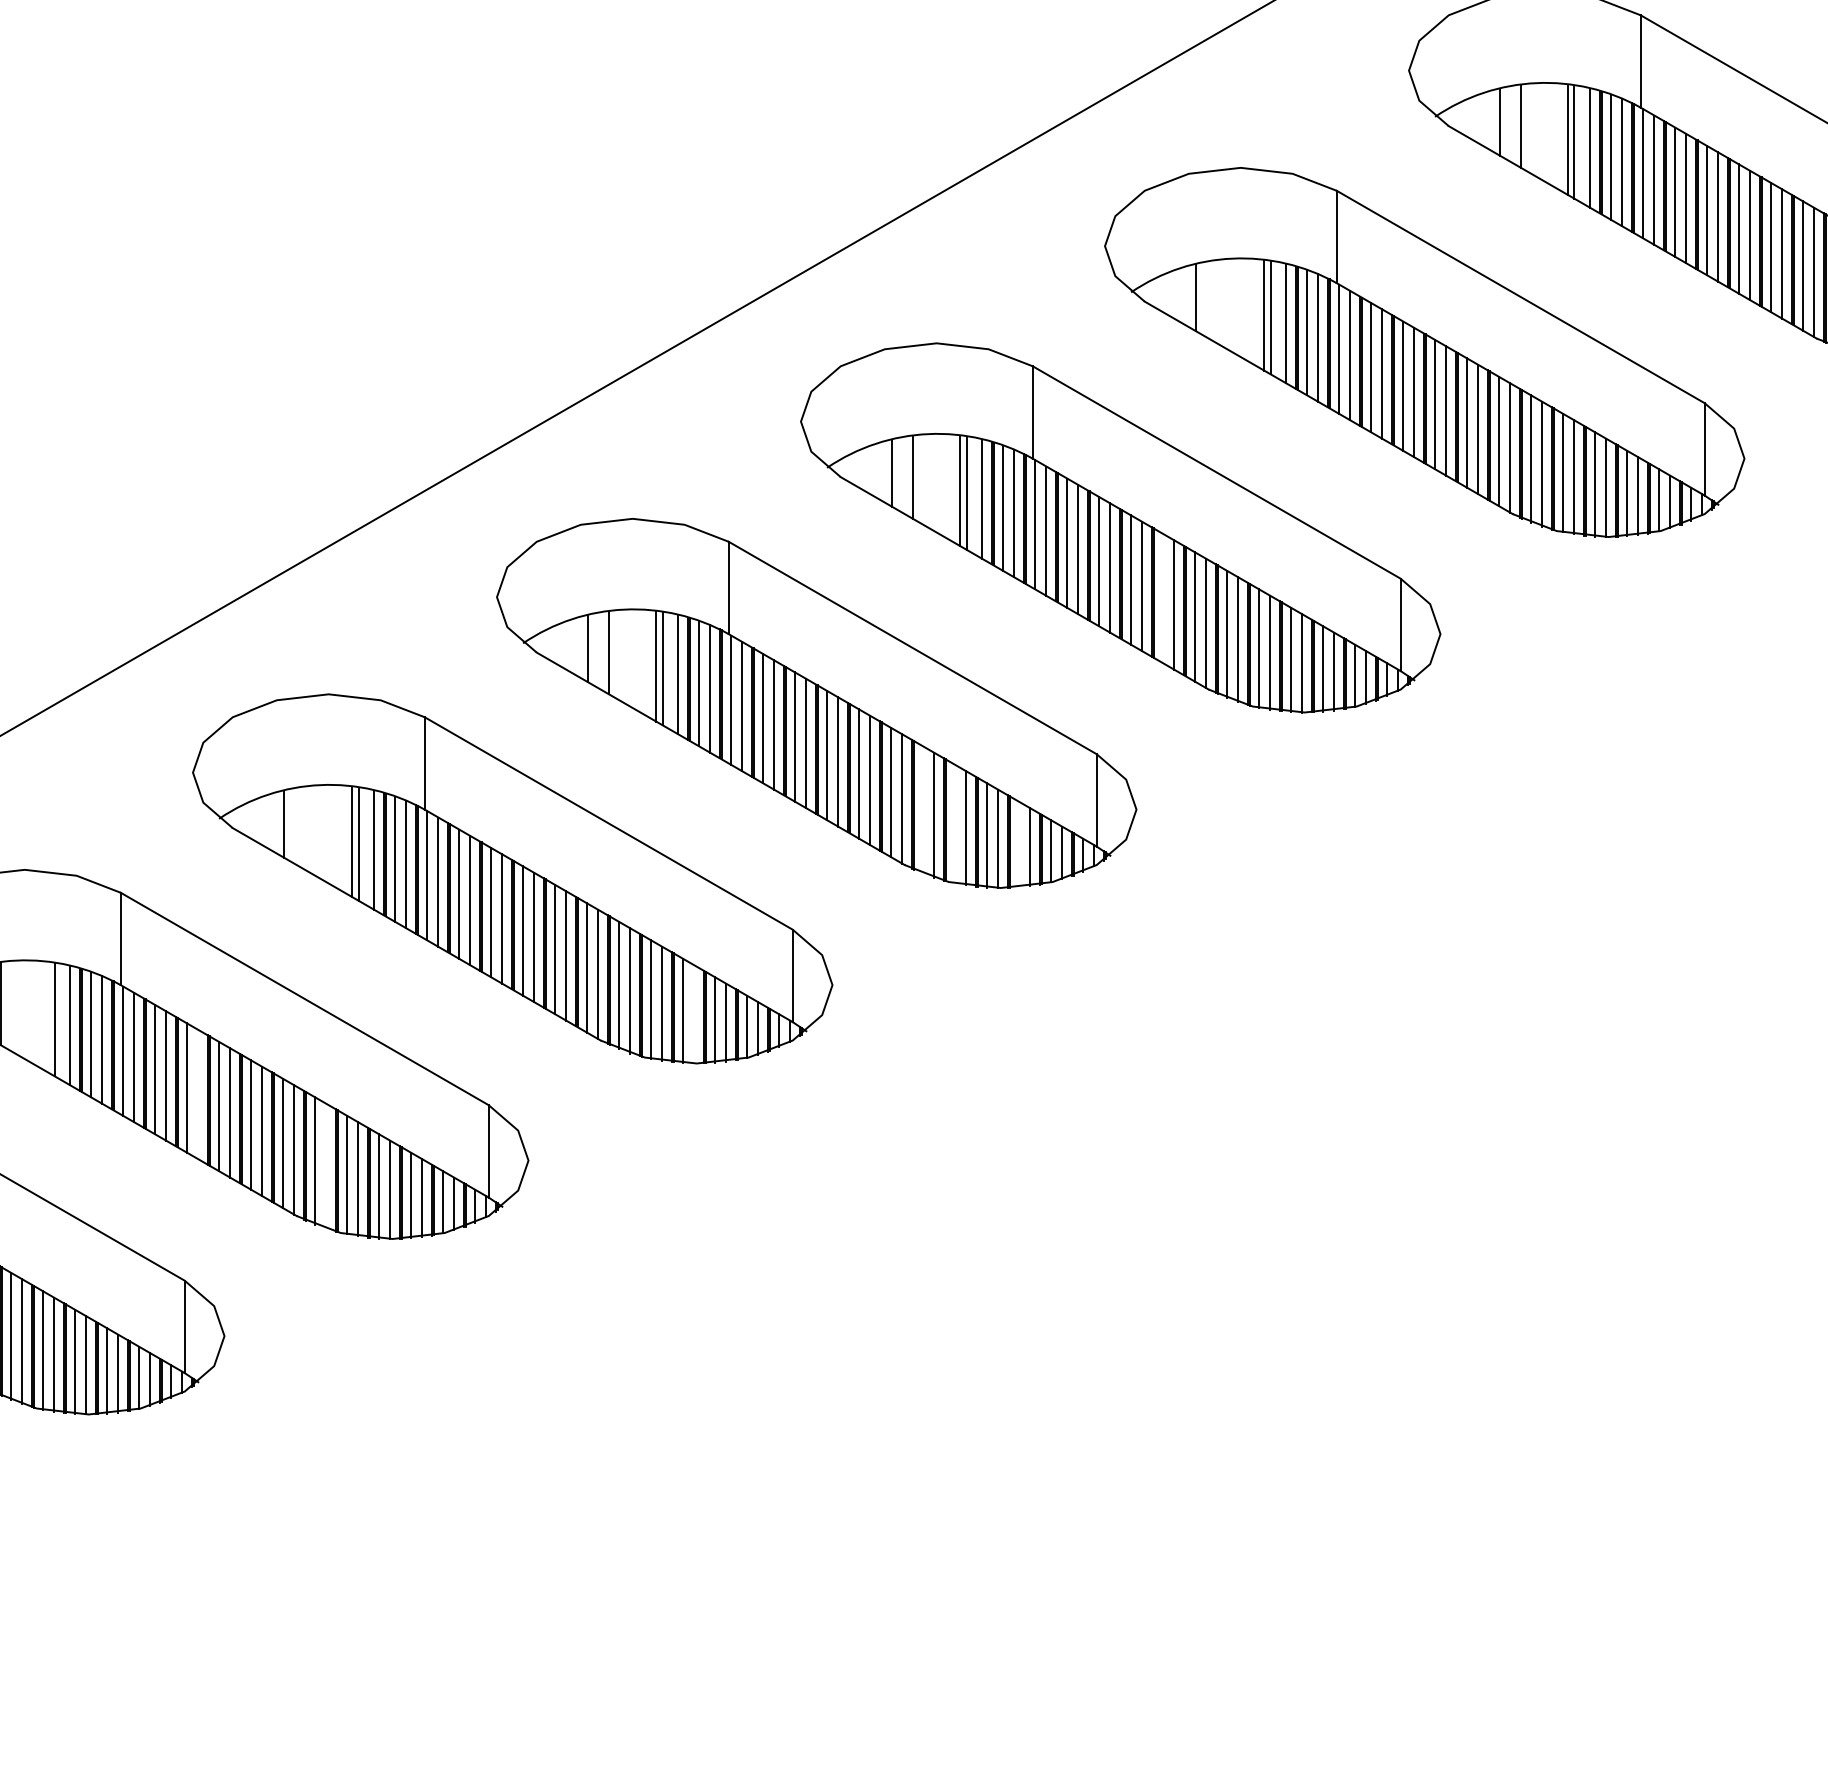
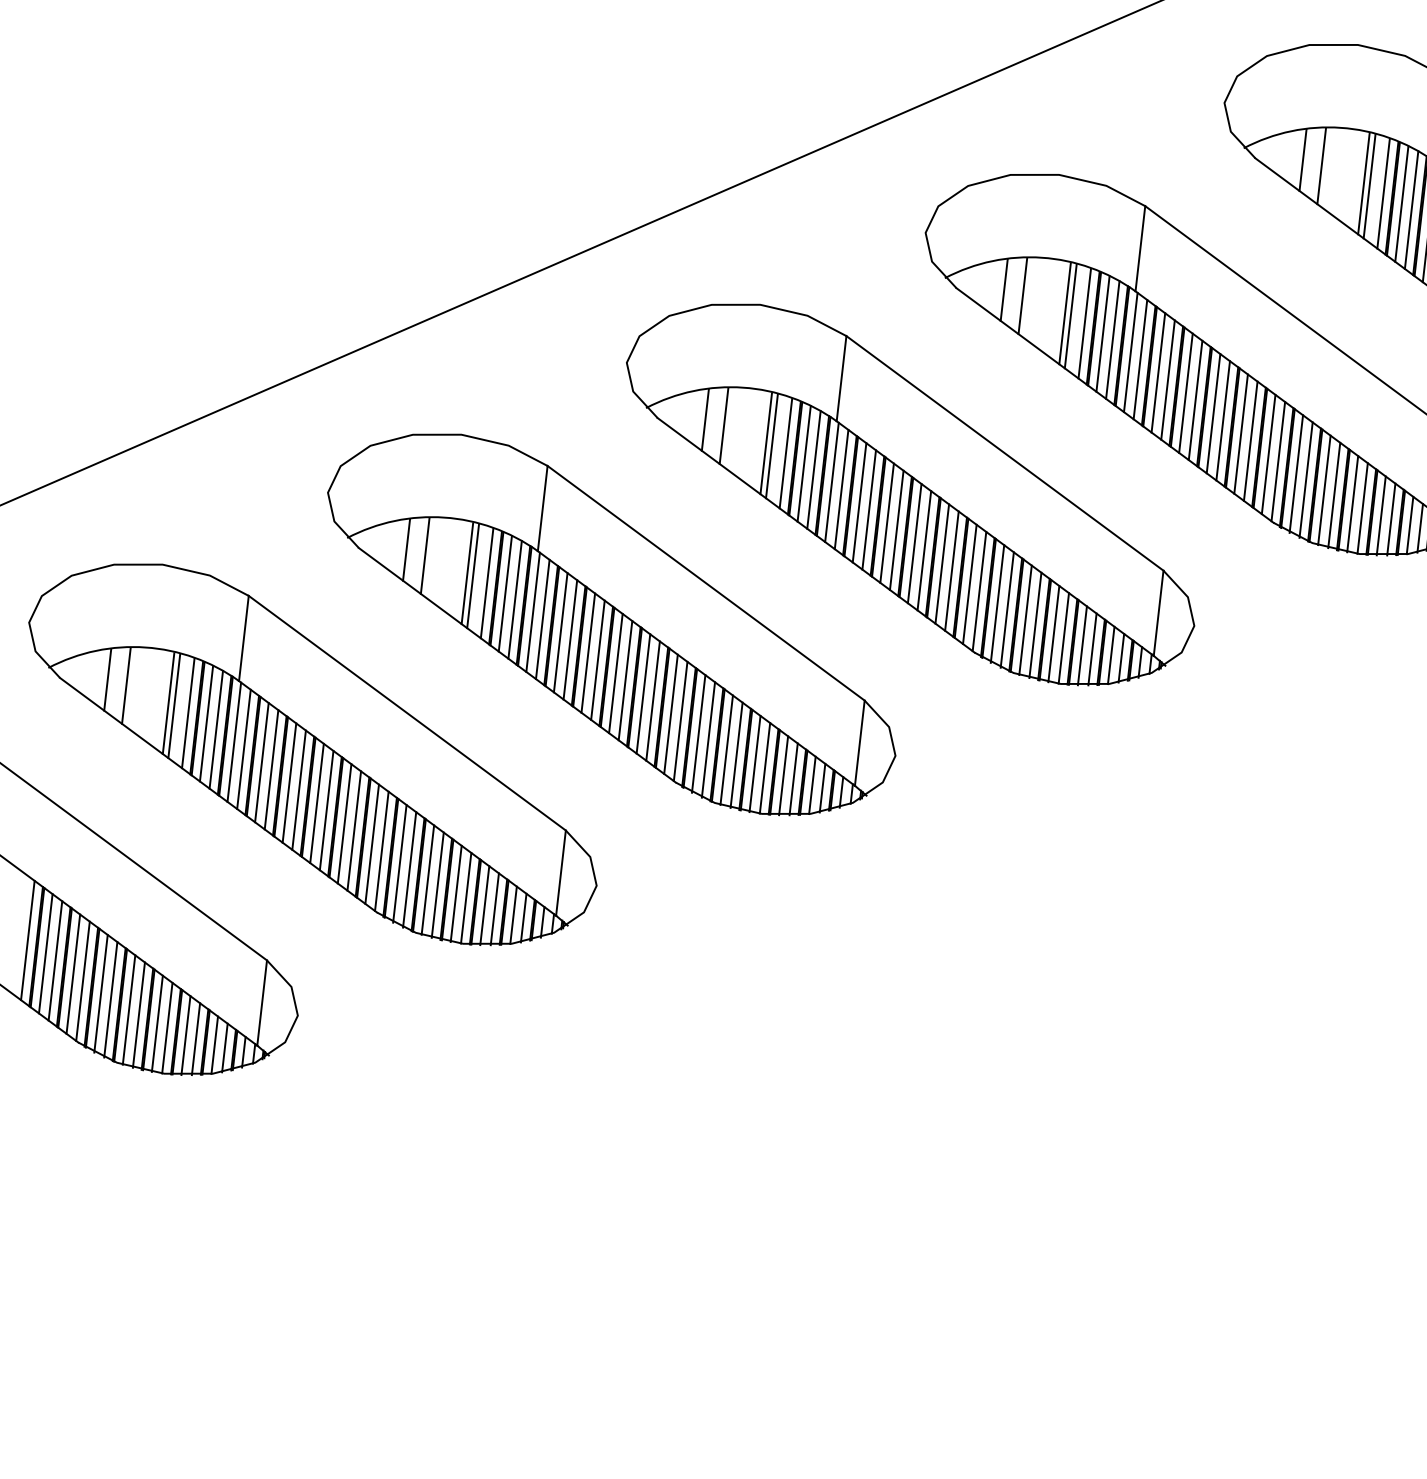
line: (1216, 302) -> (1321, 166), added
line: (1163, 598) -> (1241, 434), added
line: (923, 809) -> (997, 603), added
line: (955, 823) -> (1025, 619), added
line: (304, 828) -> (424, 555), added
line: (1019, 844) -> (1082, 645), added
line: (694, 1014) -> (765, 768), added
line: (48, 1017) -> (168, 703), added
line: (198, 1094) -> (299, 790), added
line: (326, 1165) -> (409, 869), added

